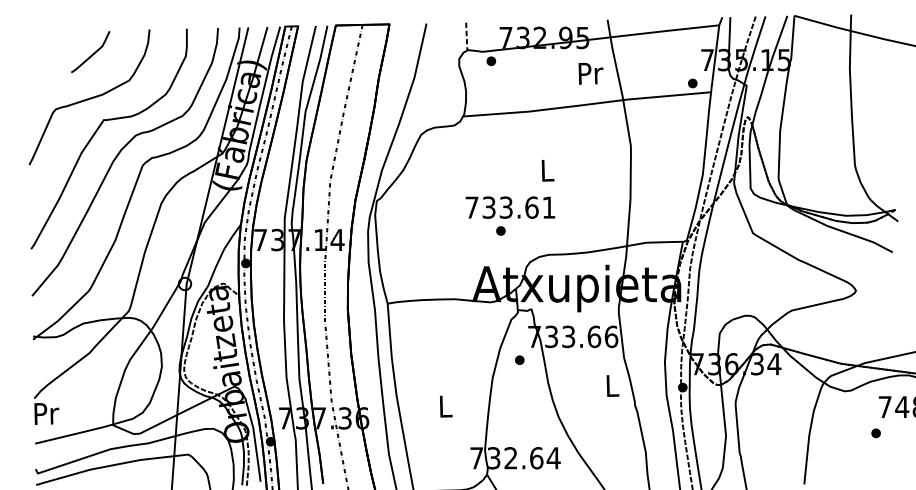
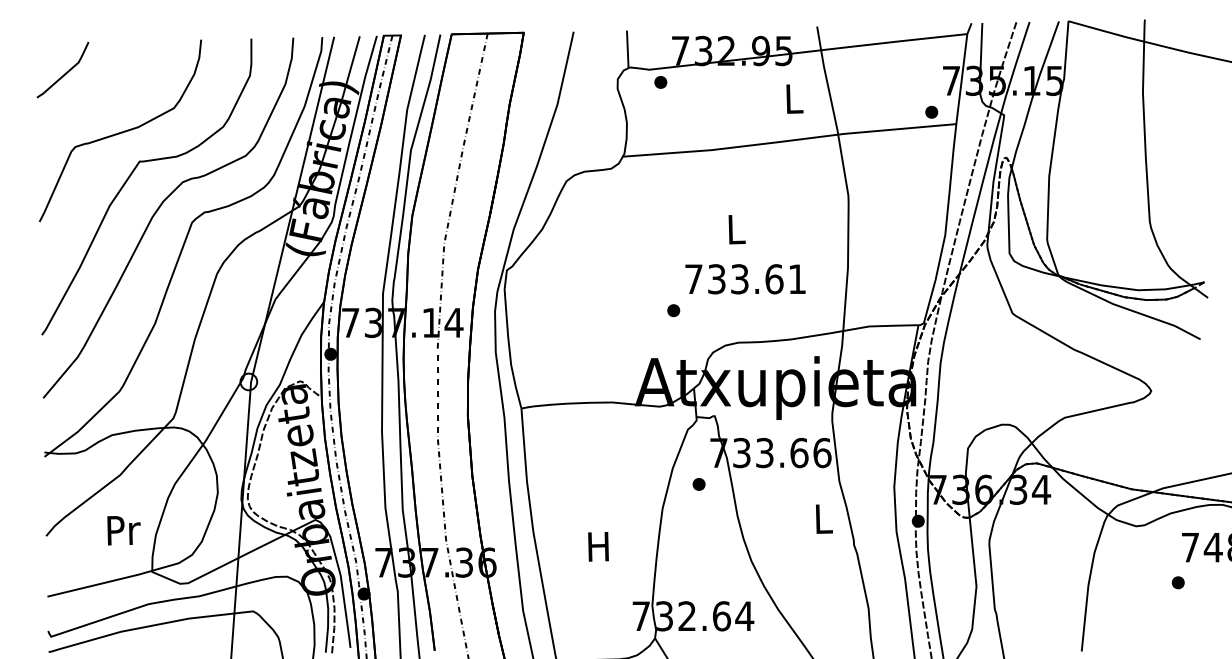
line: (466, 36) -> (627, 49), dashed -> solid
line: (92, 53) -> (65, 72), moved
text: (590, 73) -> (794, 98), Pr -> L
text: (510, 207) -> (745, 279), moved
text: (444, 406) -> (598, 546), L -> H
text: (46, 413) -> (123, 530), moved

